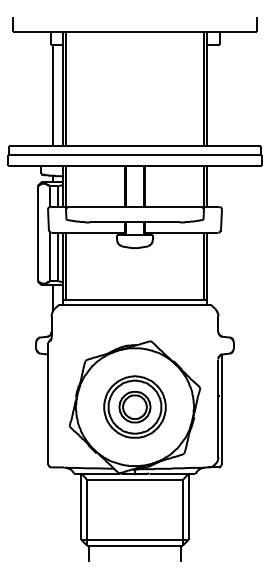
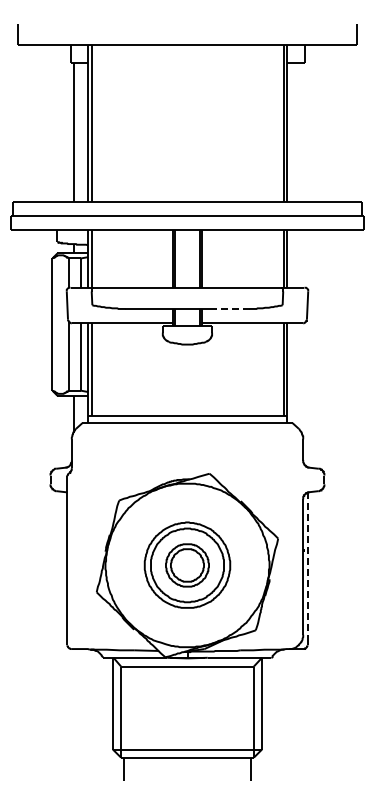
line: (165, 222) -> (230, 308), solid -> dashed
line: (221, 408) -> (307, 567), solid -> dashed

